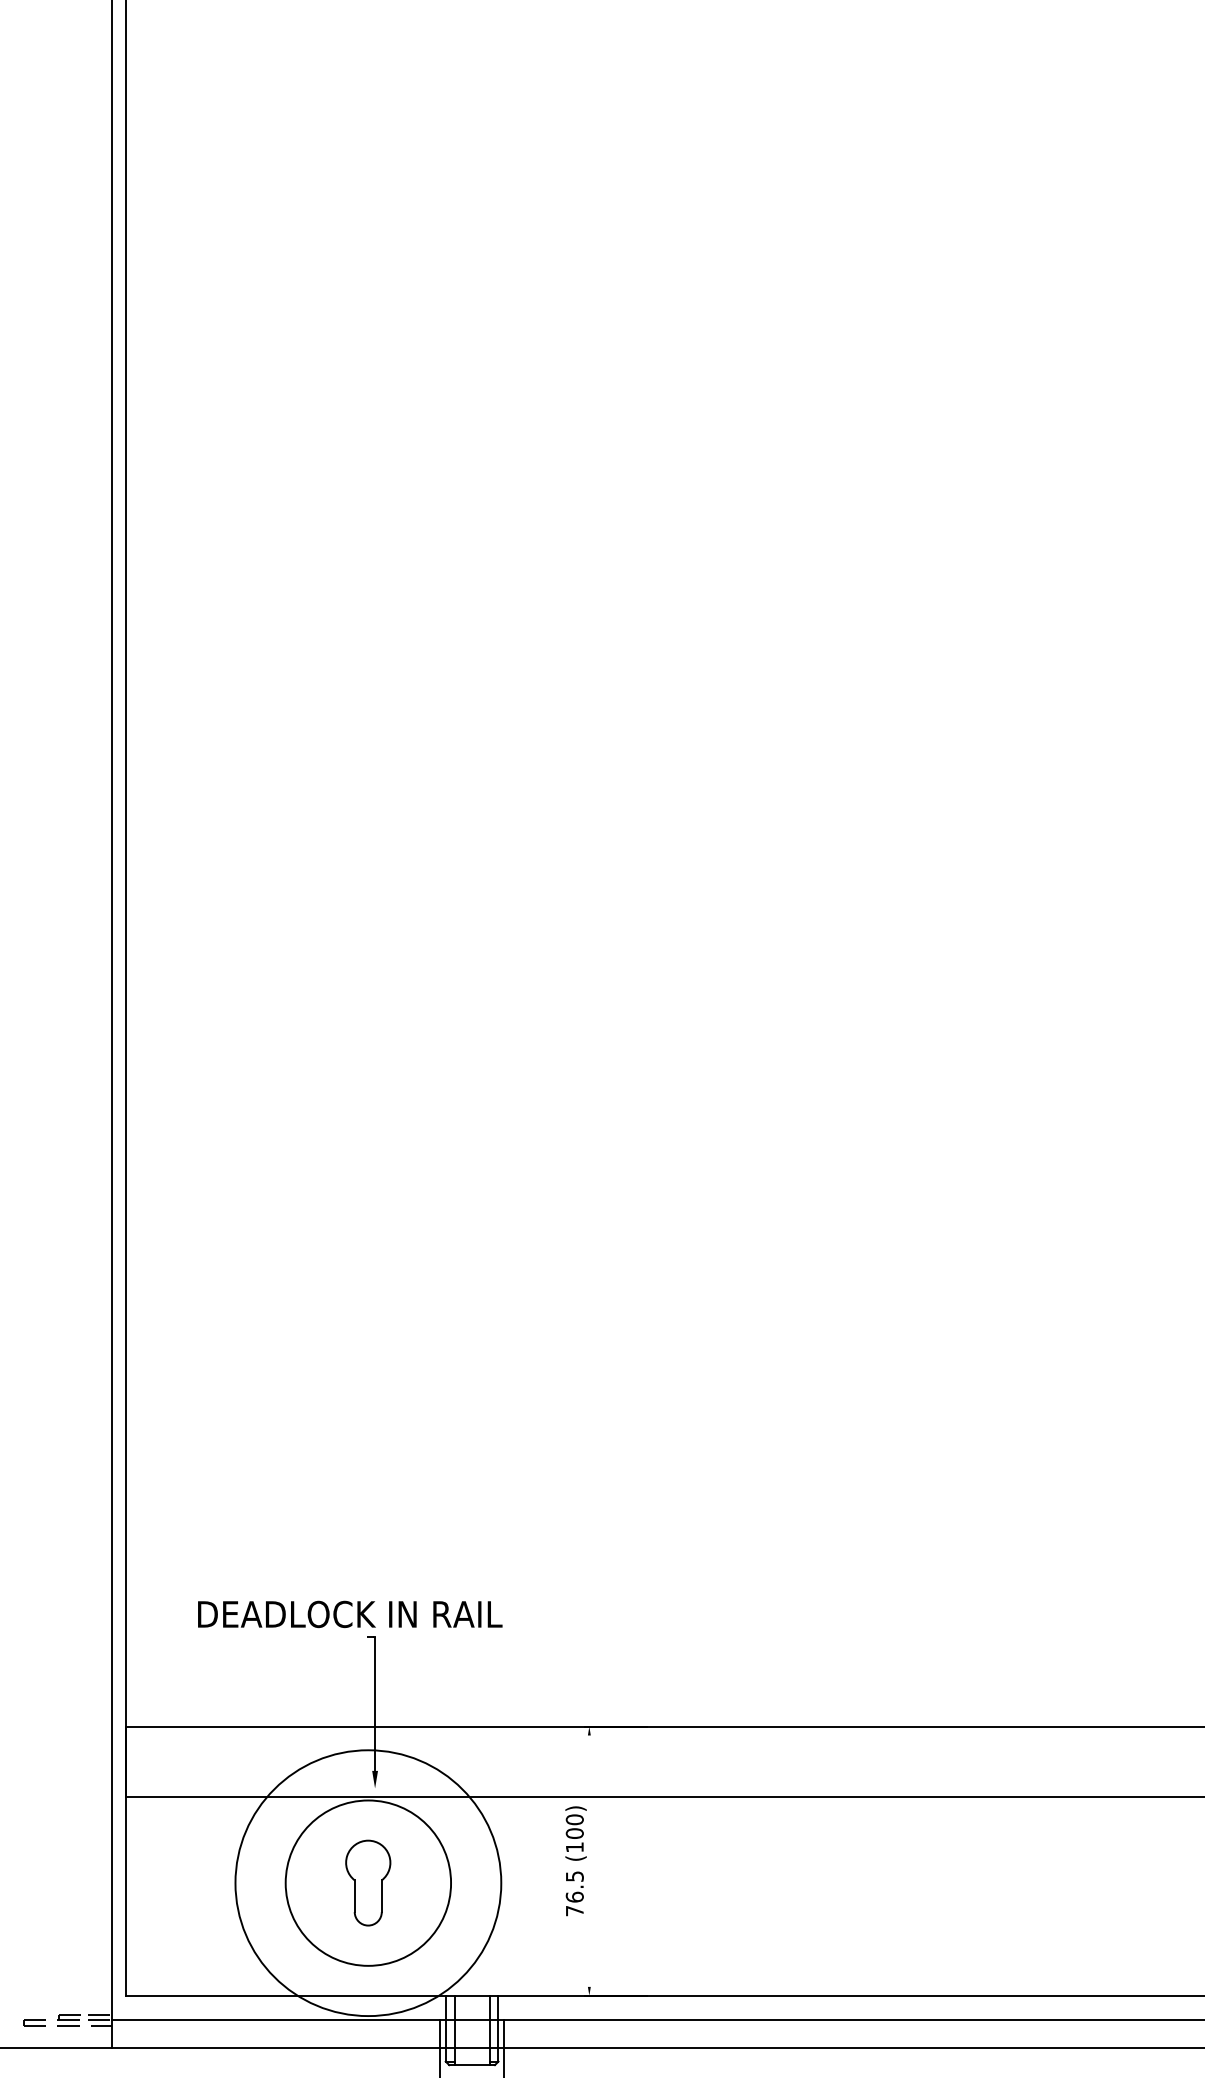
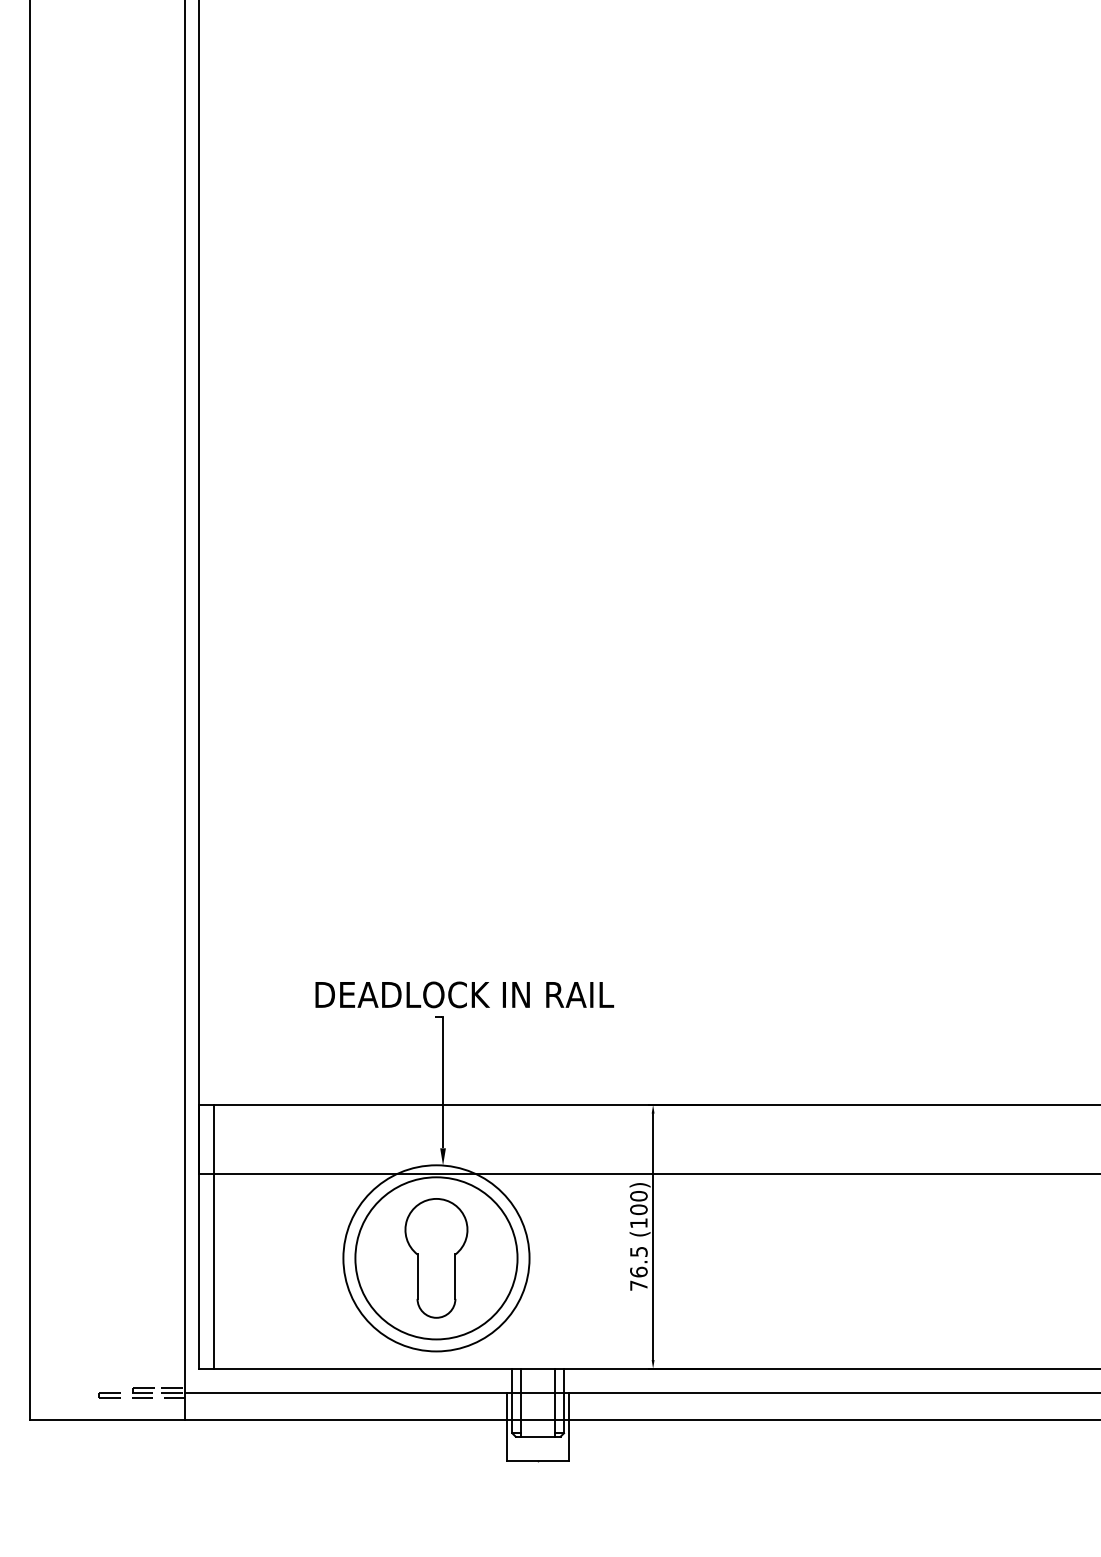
text: (350, 1614) -> (465, 994), moved
line: (141, 1860) -> (214, 1236), added
line: (589, 1860) -> (653, 1236), added
part: (367, 1882) -> (435, 1257), size x1.43
circle: (368, 1883) -> (436, 1258), size x0.71

